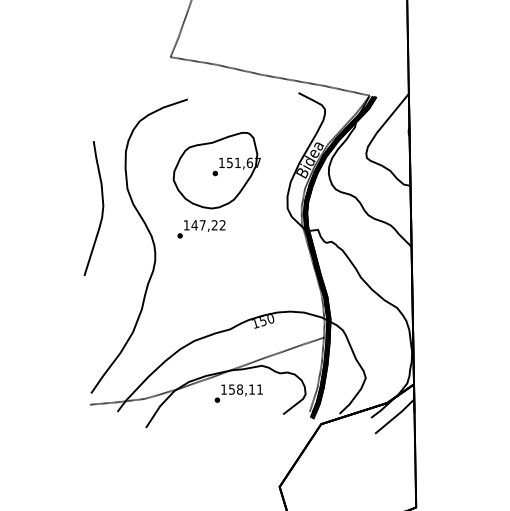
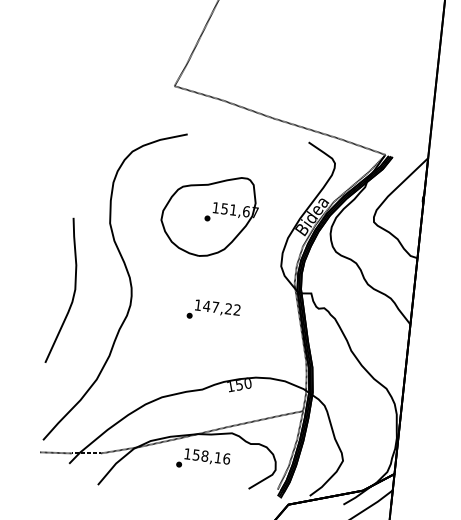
curve: (101, 211) -> (72, 295), moved
text: (201, 229) -> (213, 311), moved
text: (260, 389) -> (227, 458), 158,11 -> 158,16

